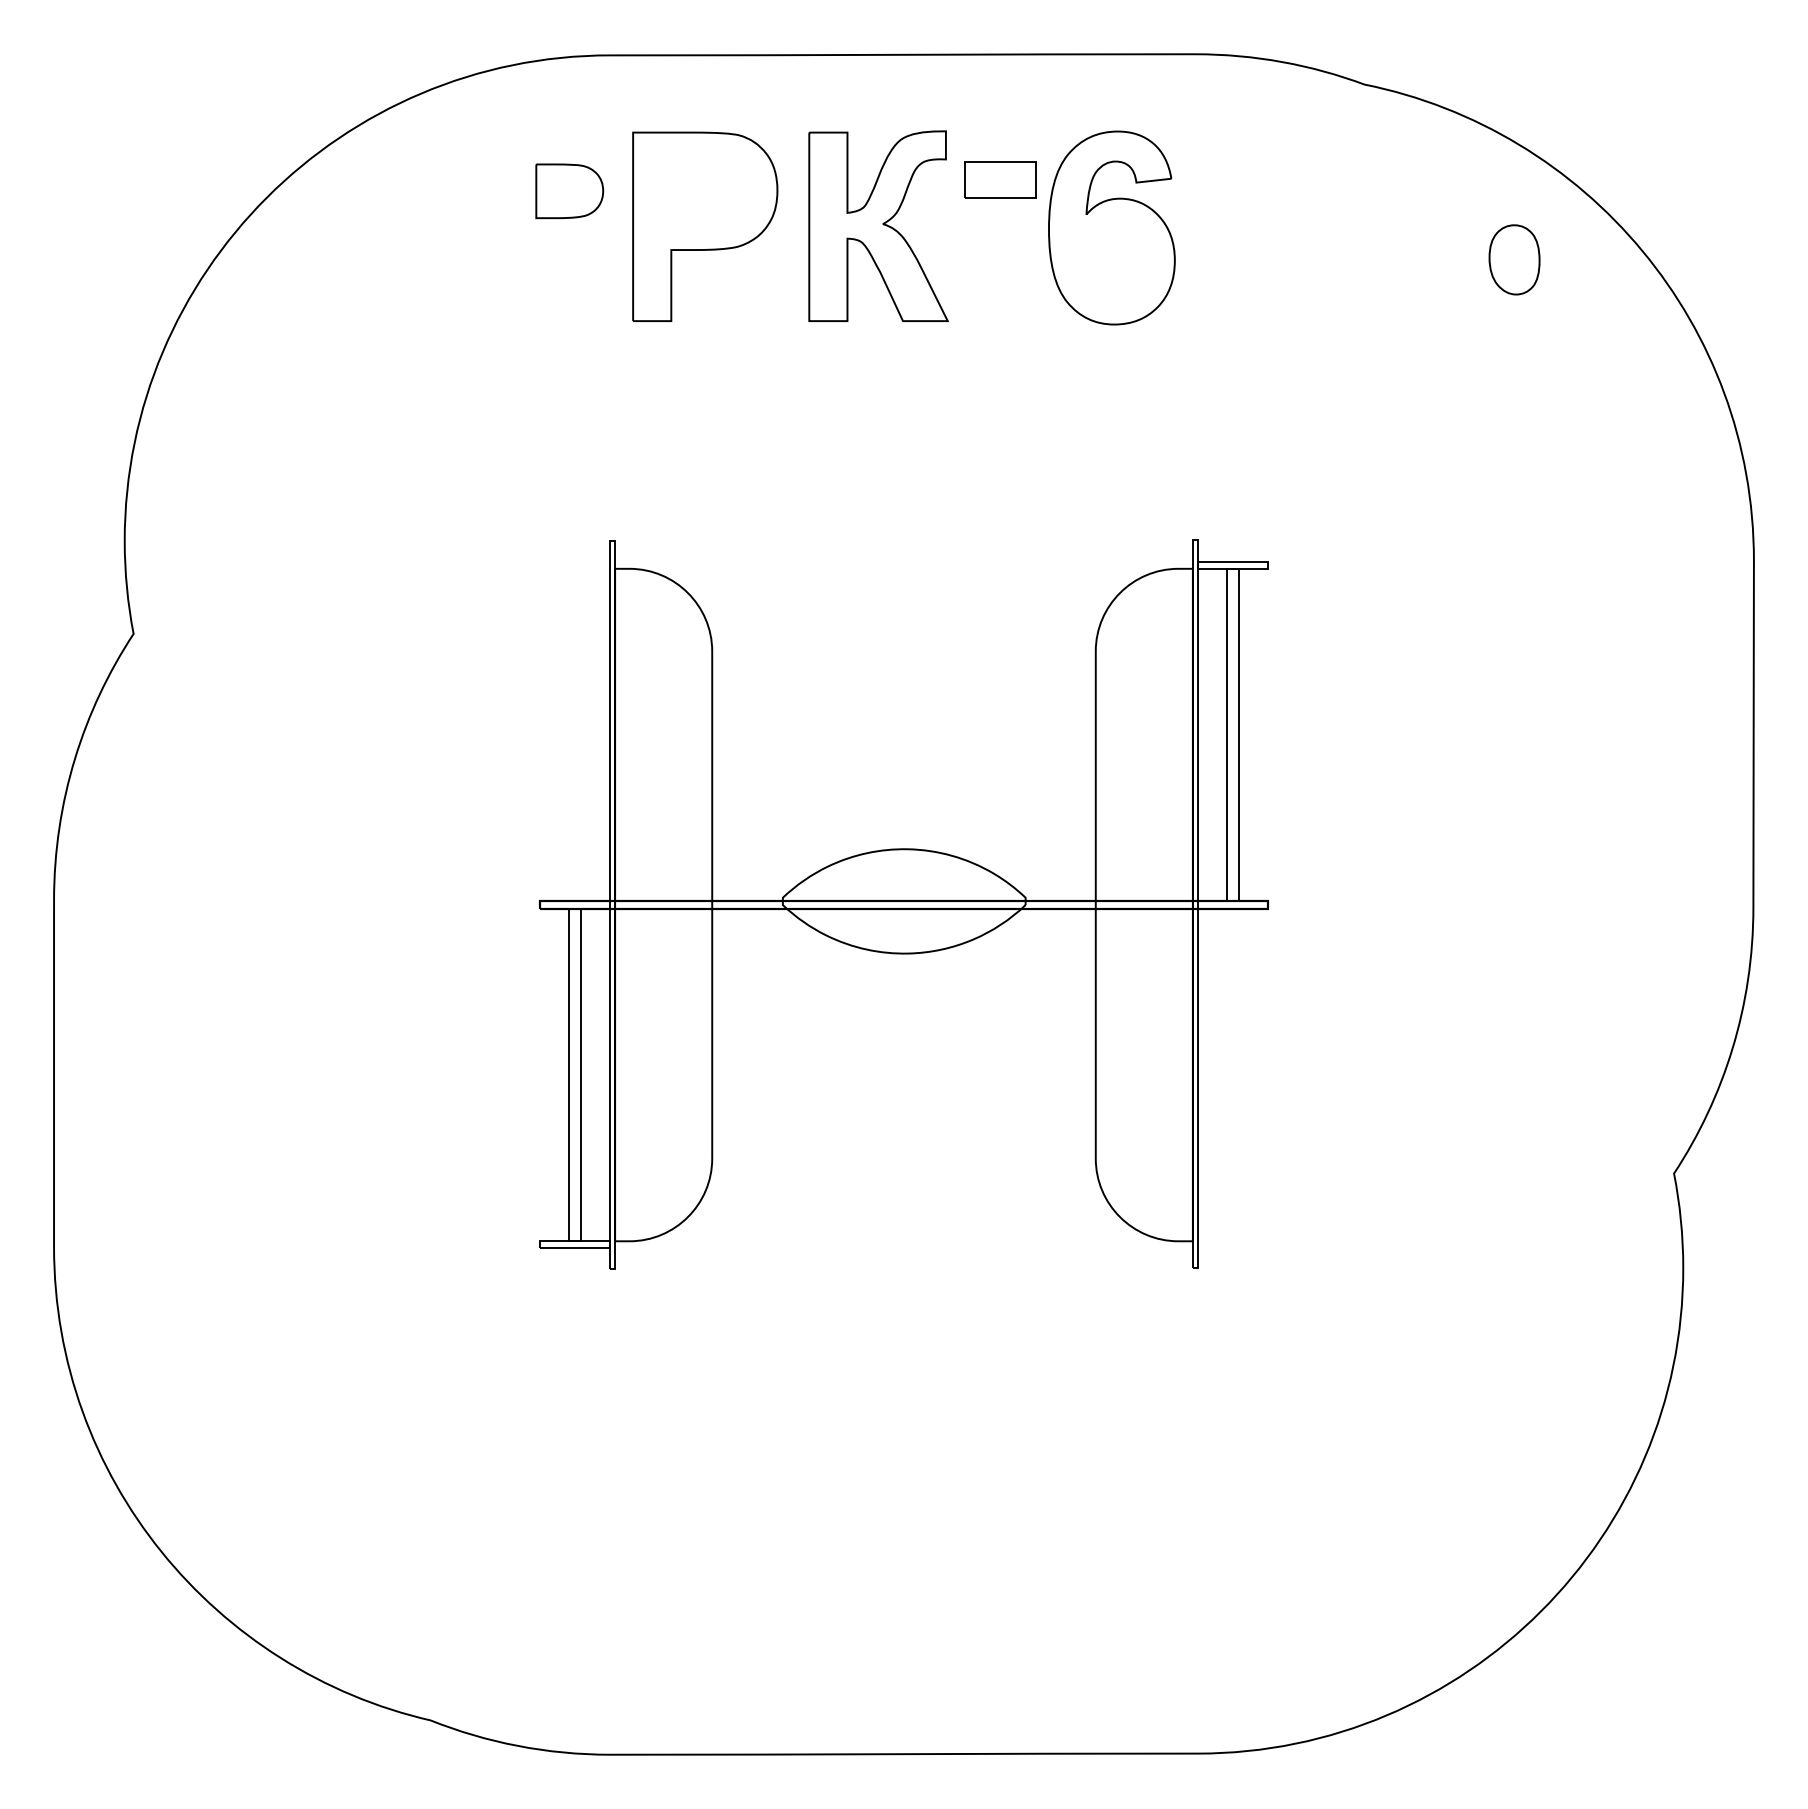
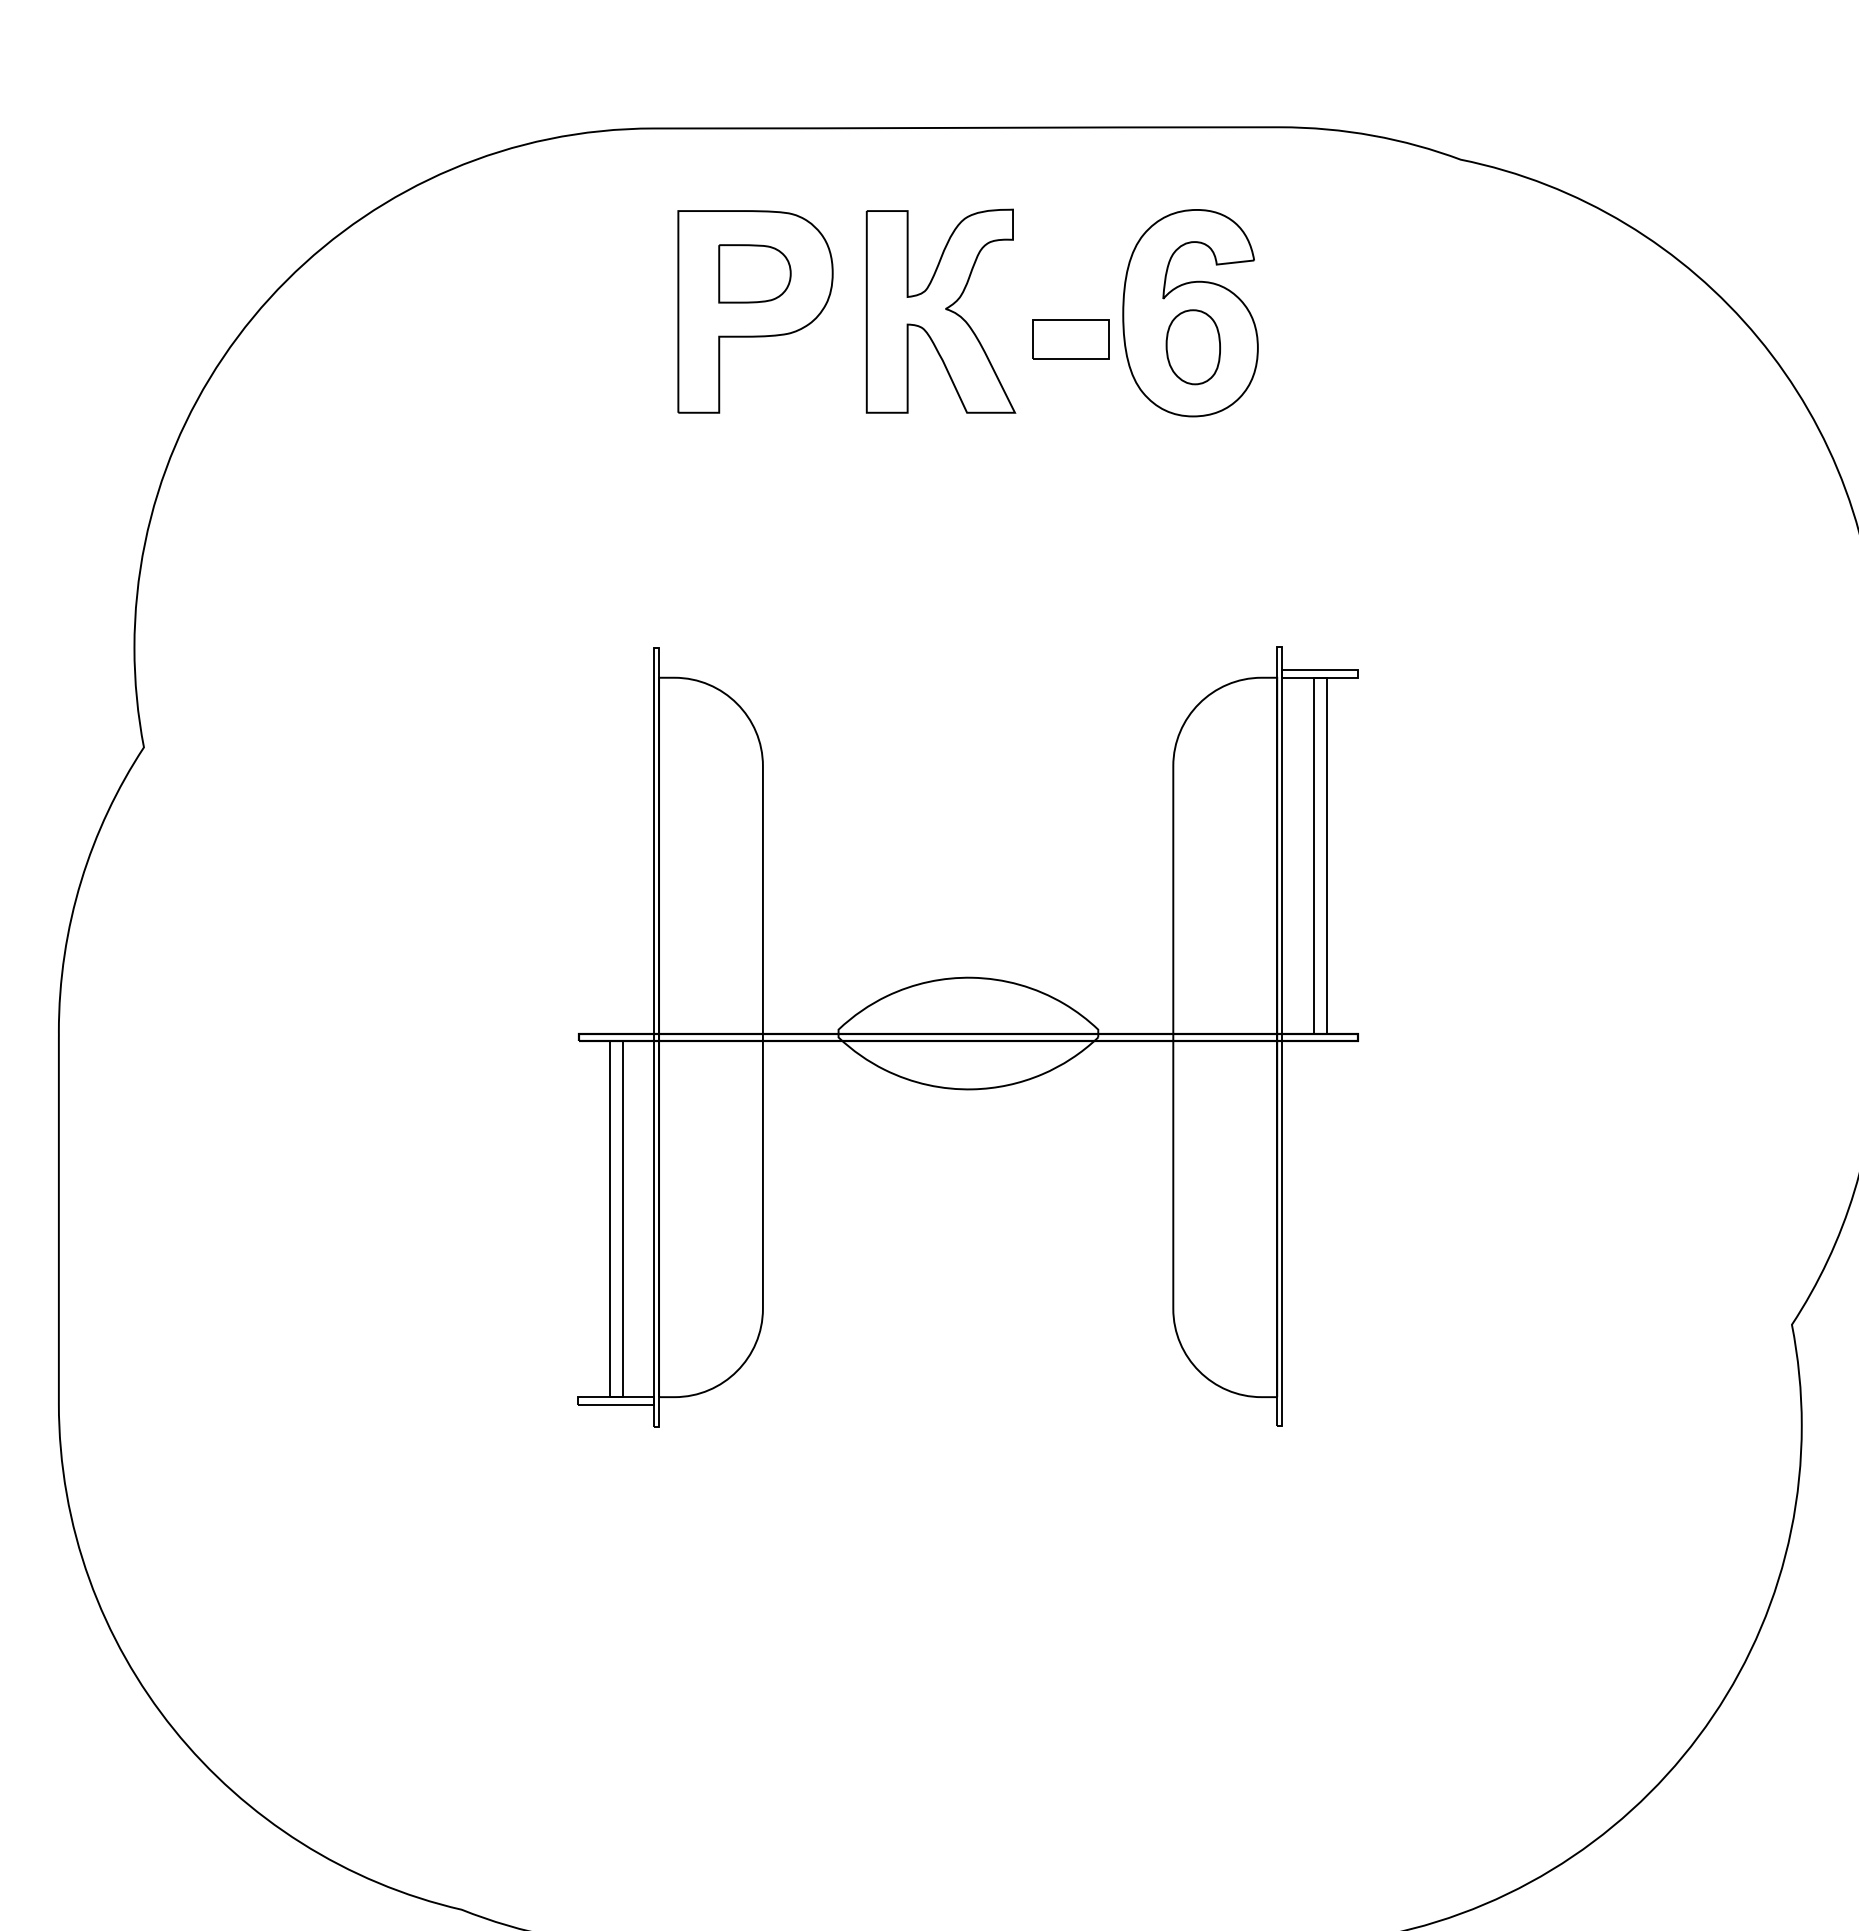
part: (1000, 179) -> (1071, 339), moved
part: (569, 191) -> (754, 274), moved
part: (1514, 259) -> (1193, 346), moved

